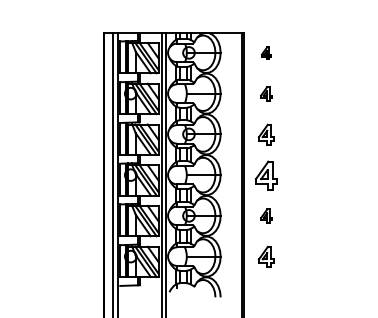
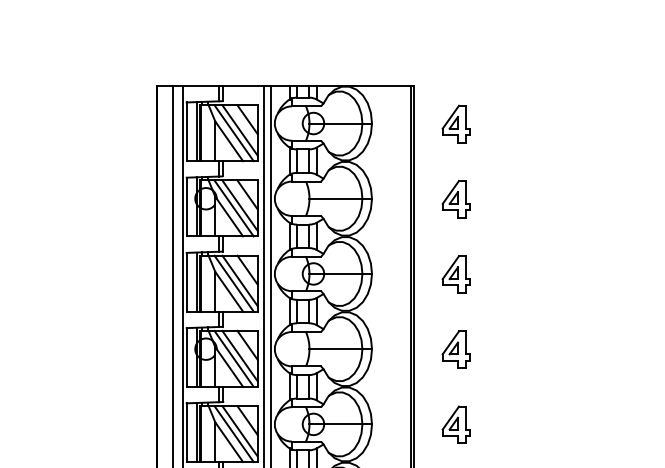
part: (266, 52) -> (456, 122), size x1.67
part: (265, 93) -> (454, 198), size x1.43
part: (266, 174) -> (456, 347), size x0.71
part: (266, 215) -> (456, 423), size x1.43

